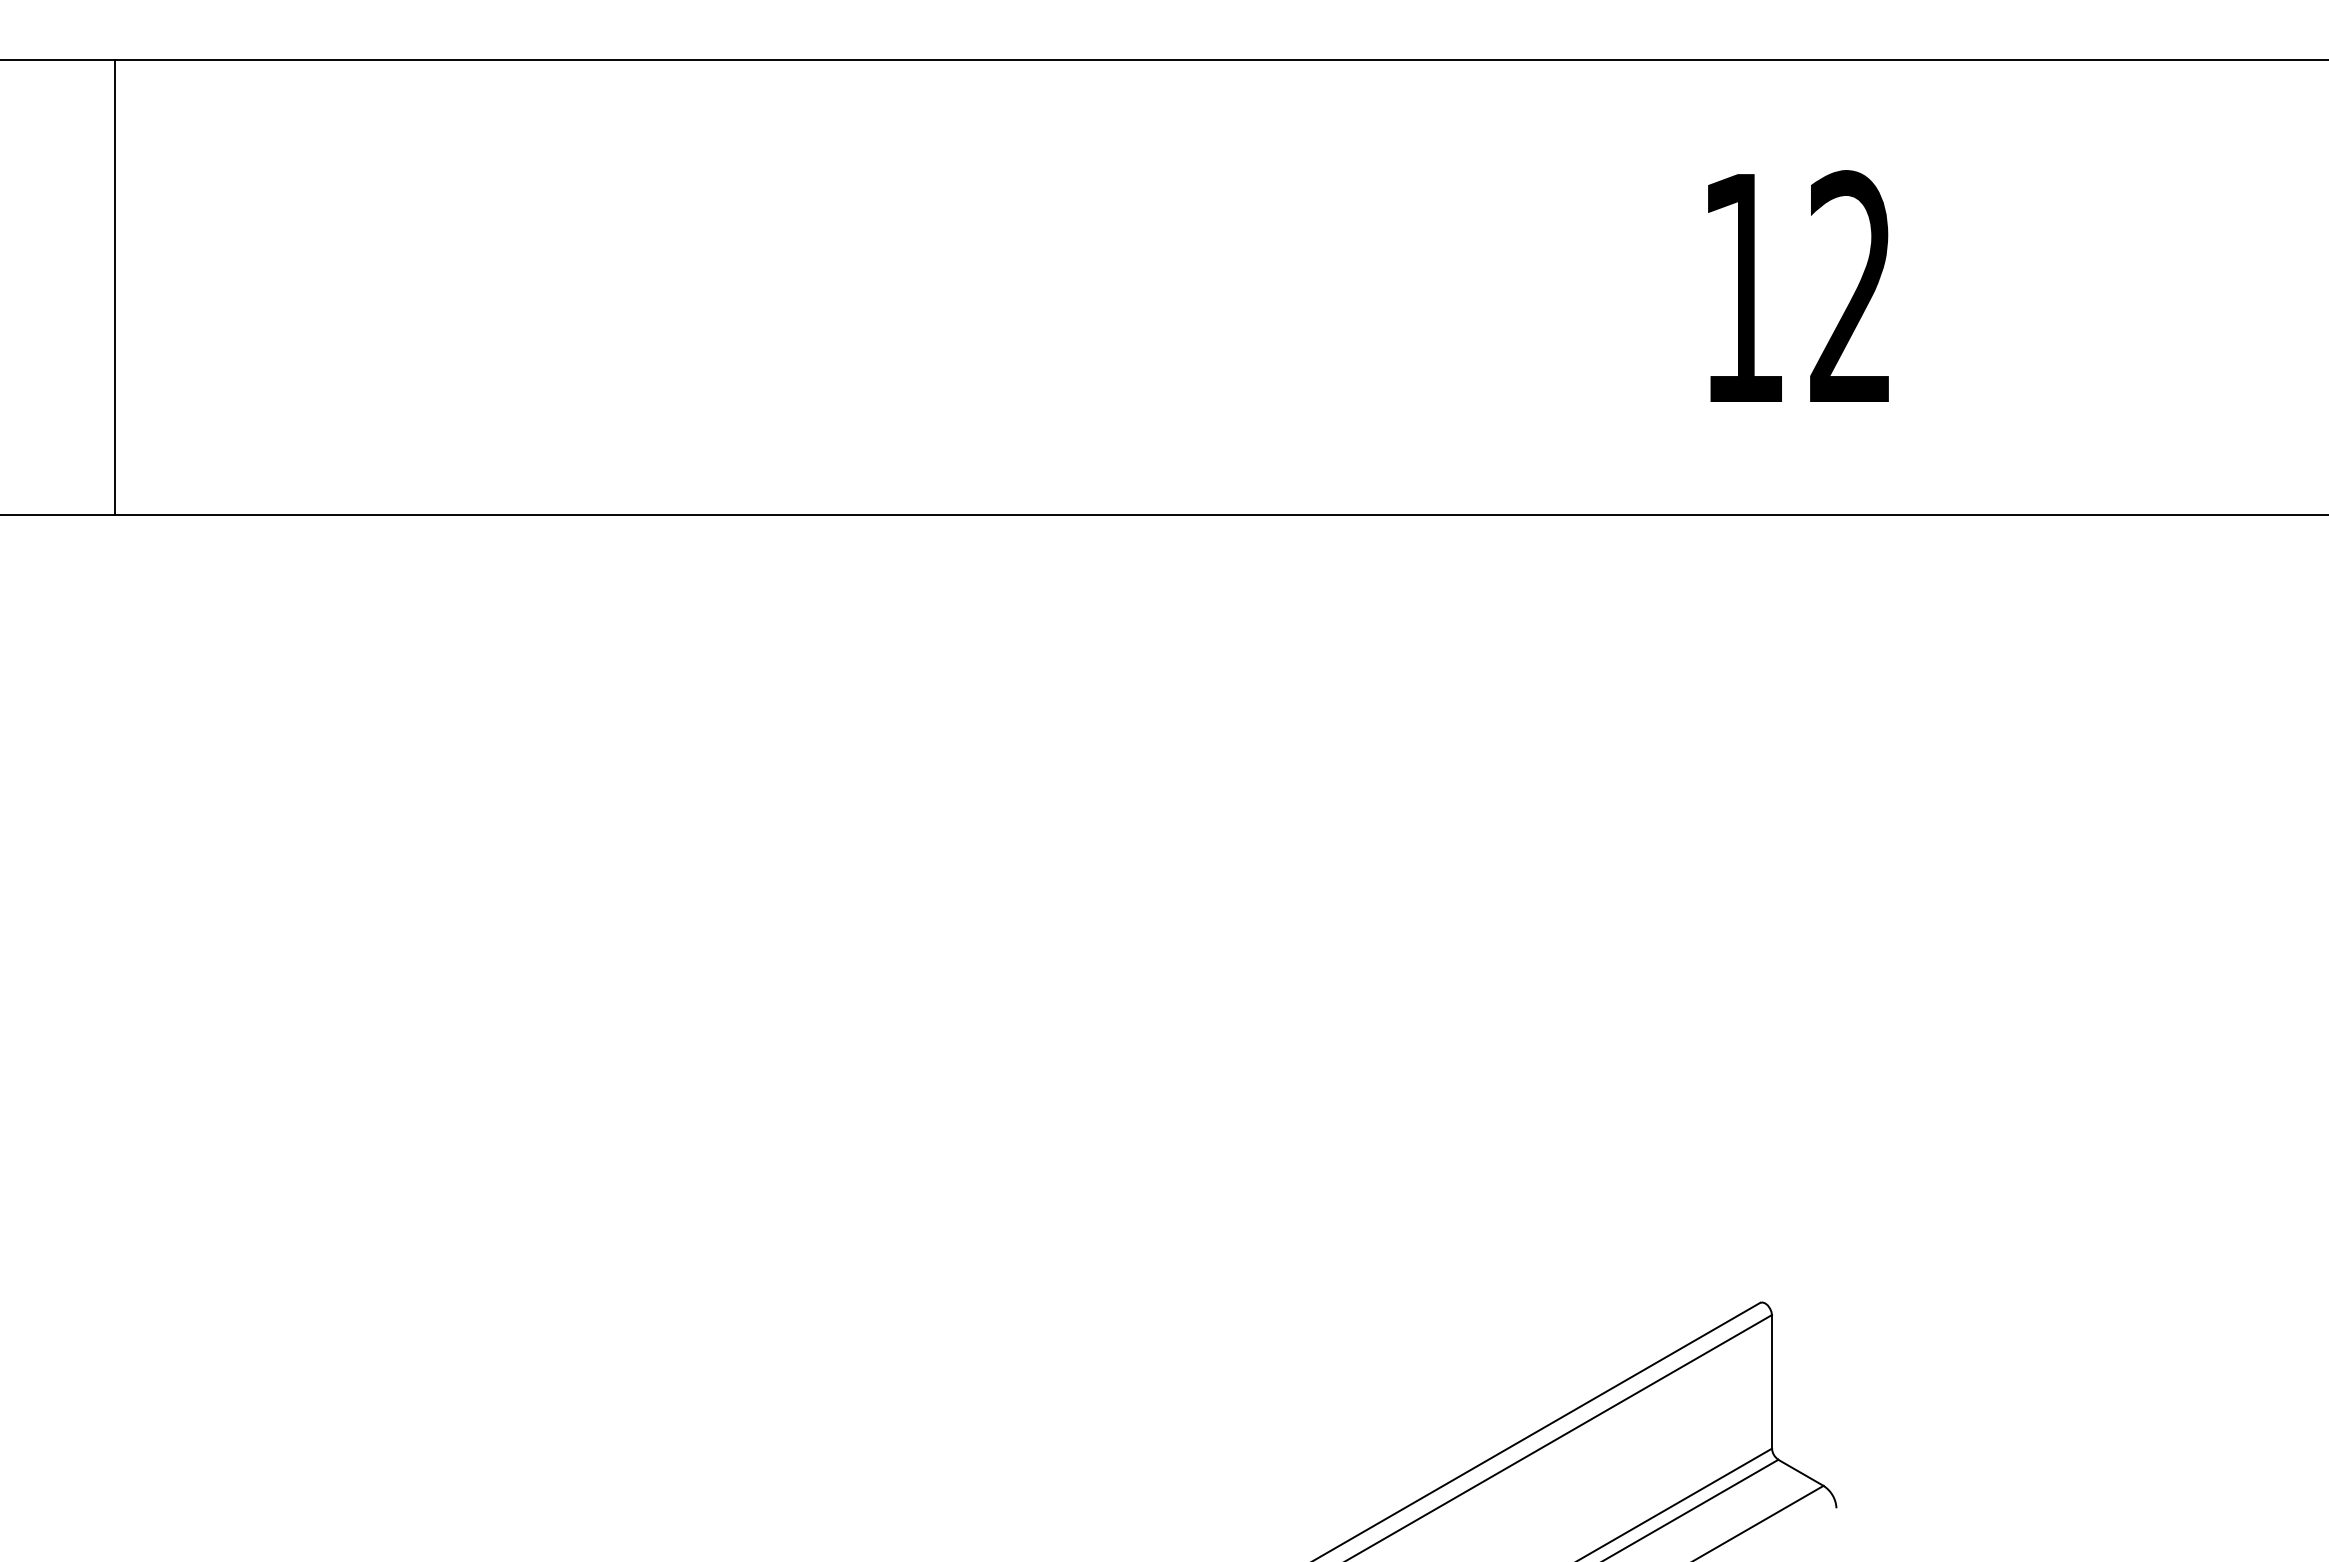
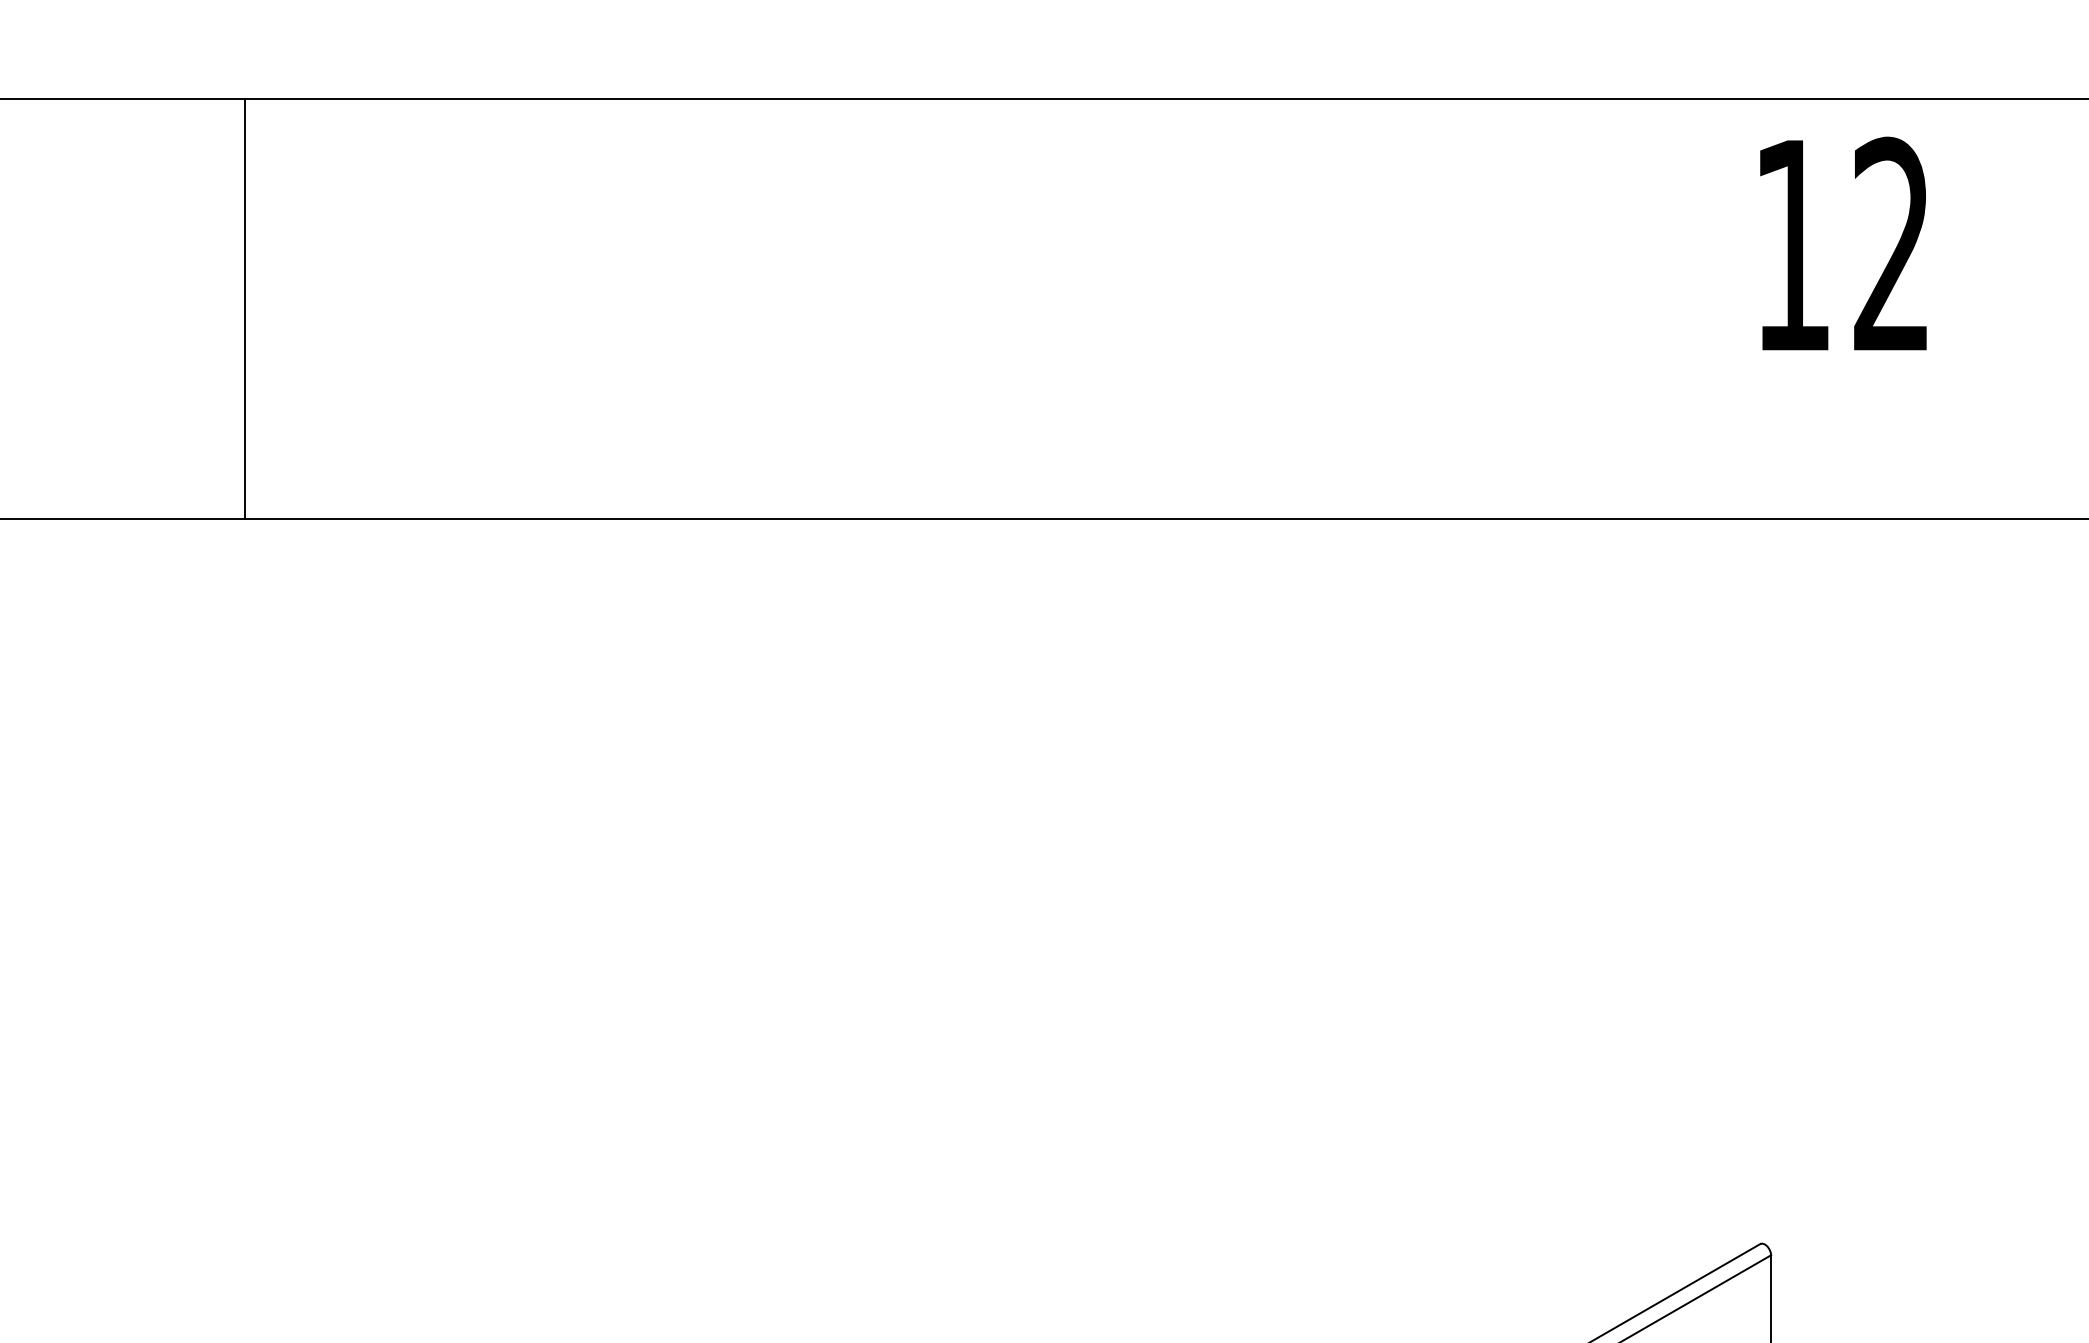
text: (1798, 285) -> (1843, 242), moved

